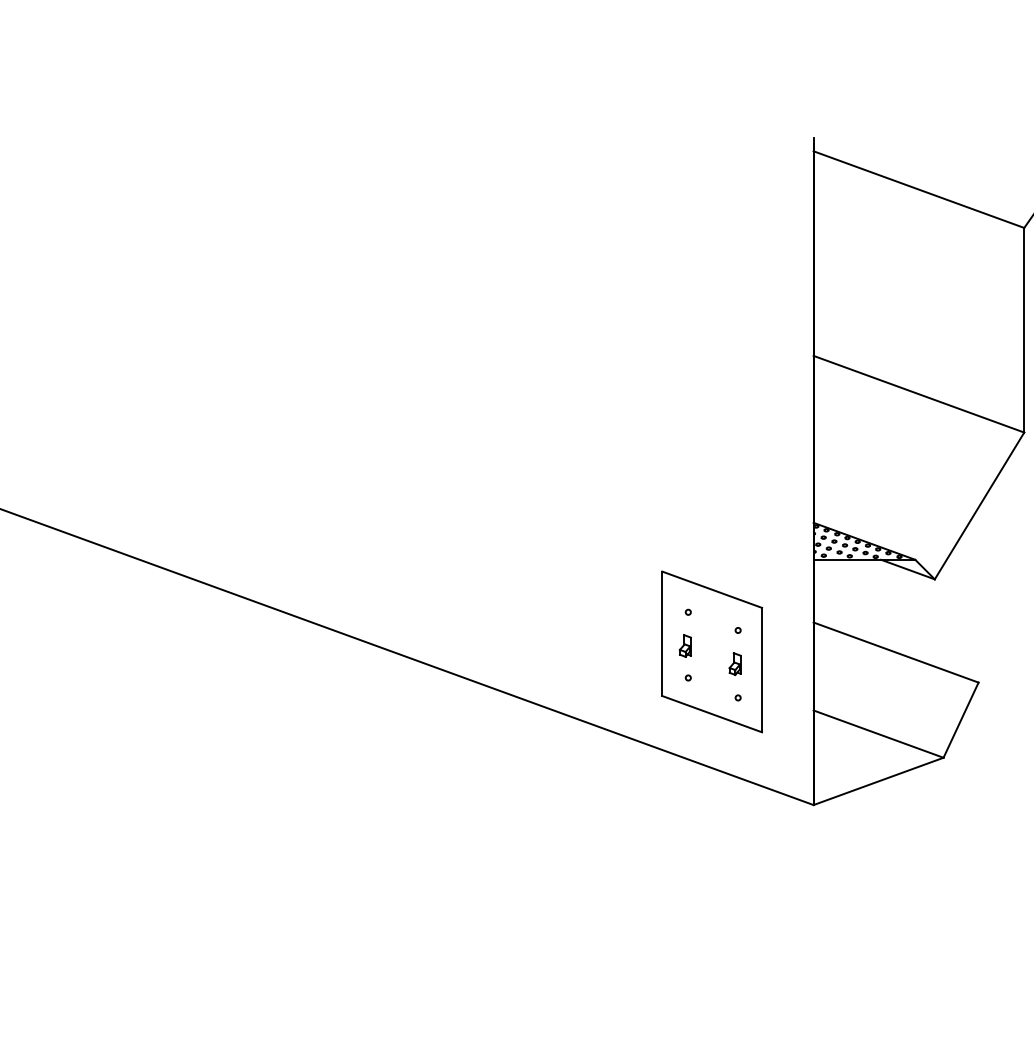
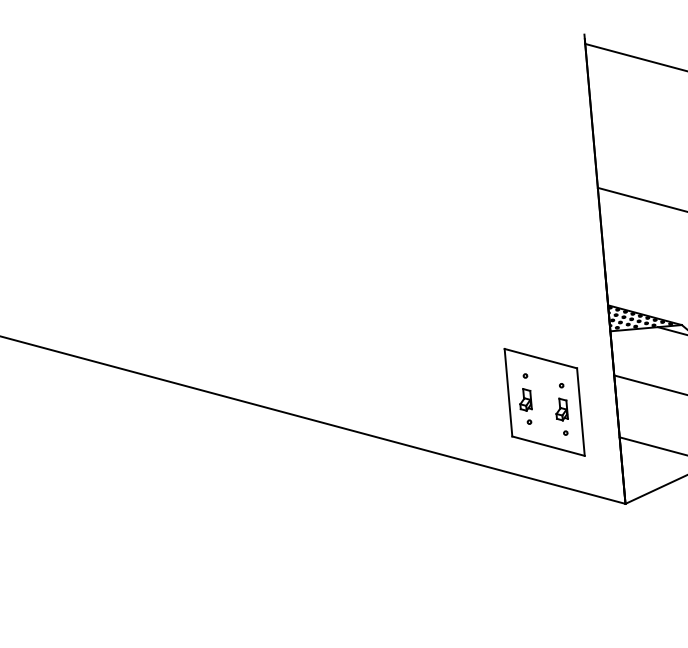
part: (685, 645) -> (525, 399), size x1.43
part: (734, 663) -> (561, 409), size x1.43

